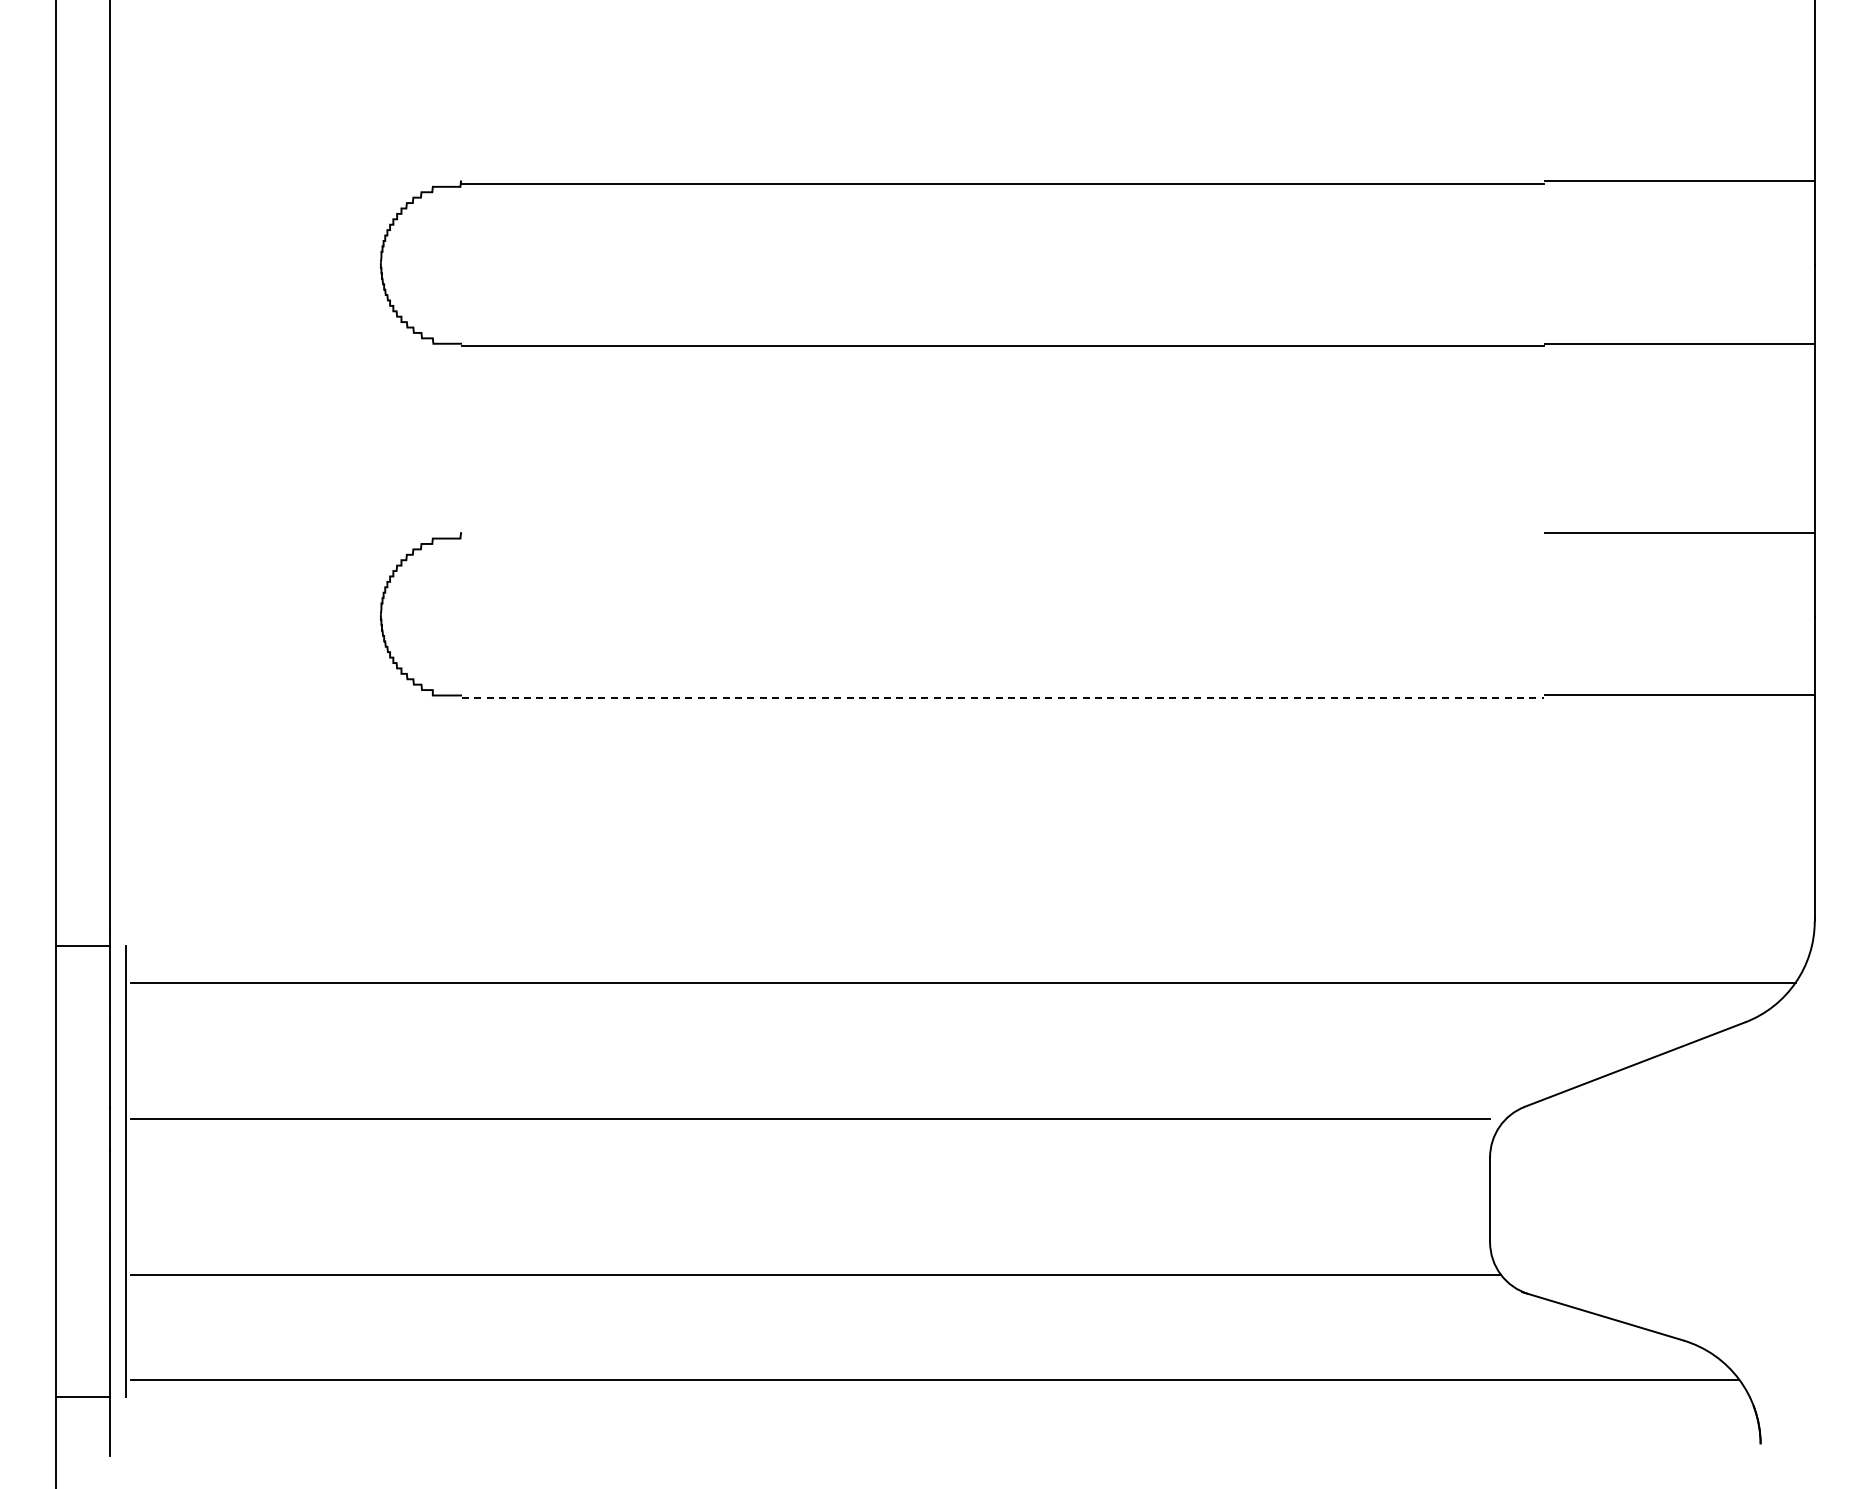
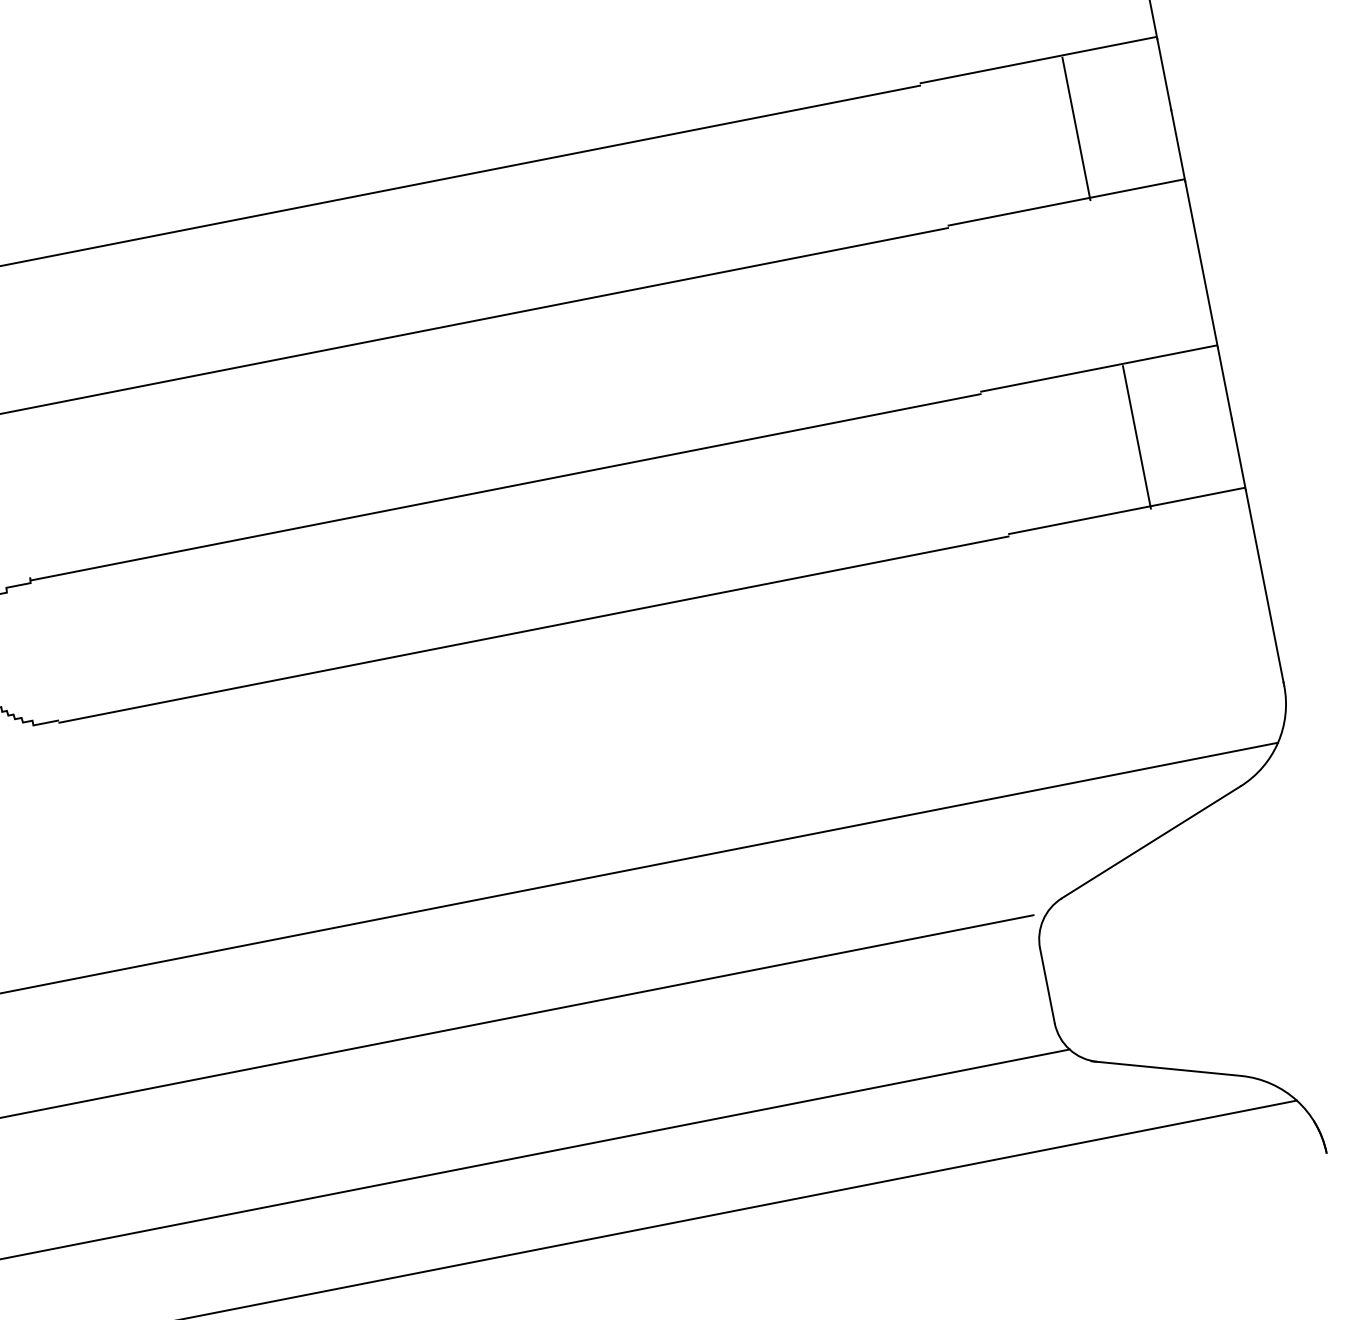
line: (1706, 265) -> (1076, 129), added
line: (1002, 535) -> (505, 487), added
line: (1706, 616) -> (1136, 437), added
line: (1003, 698) -> (534, 629), dashed -> solid

